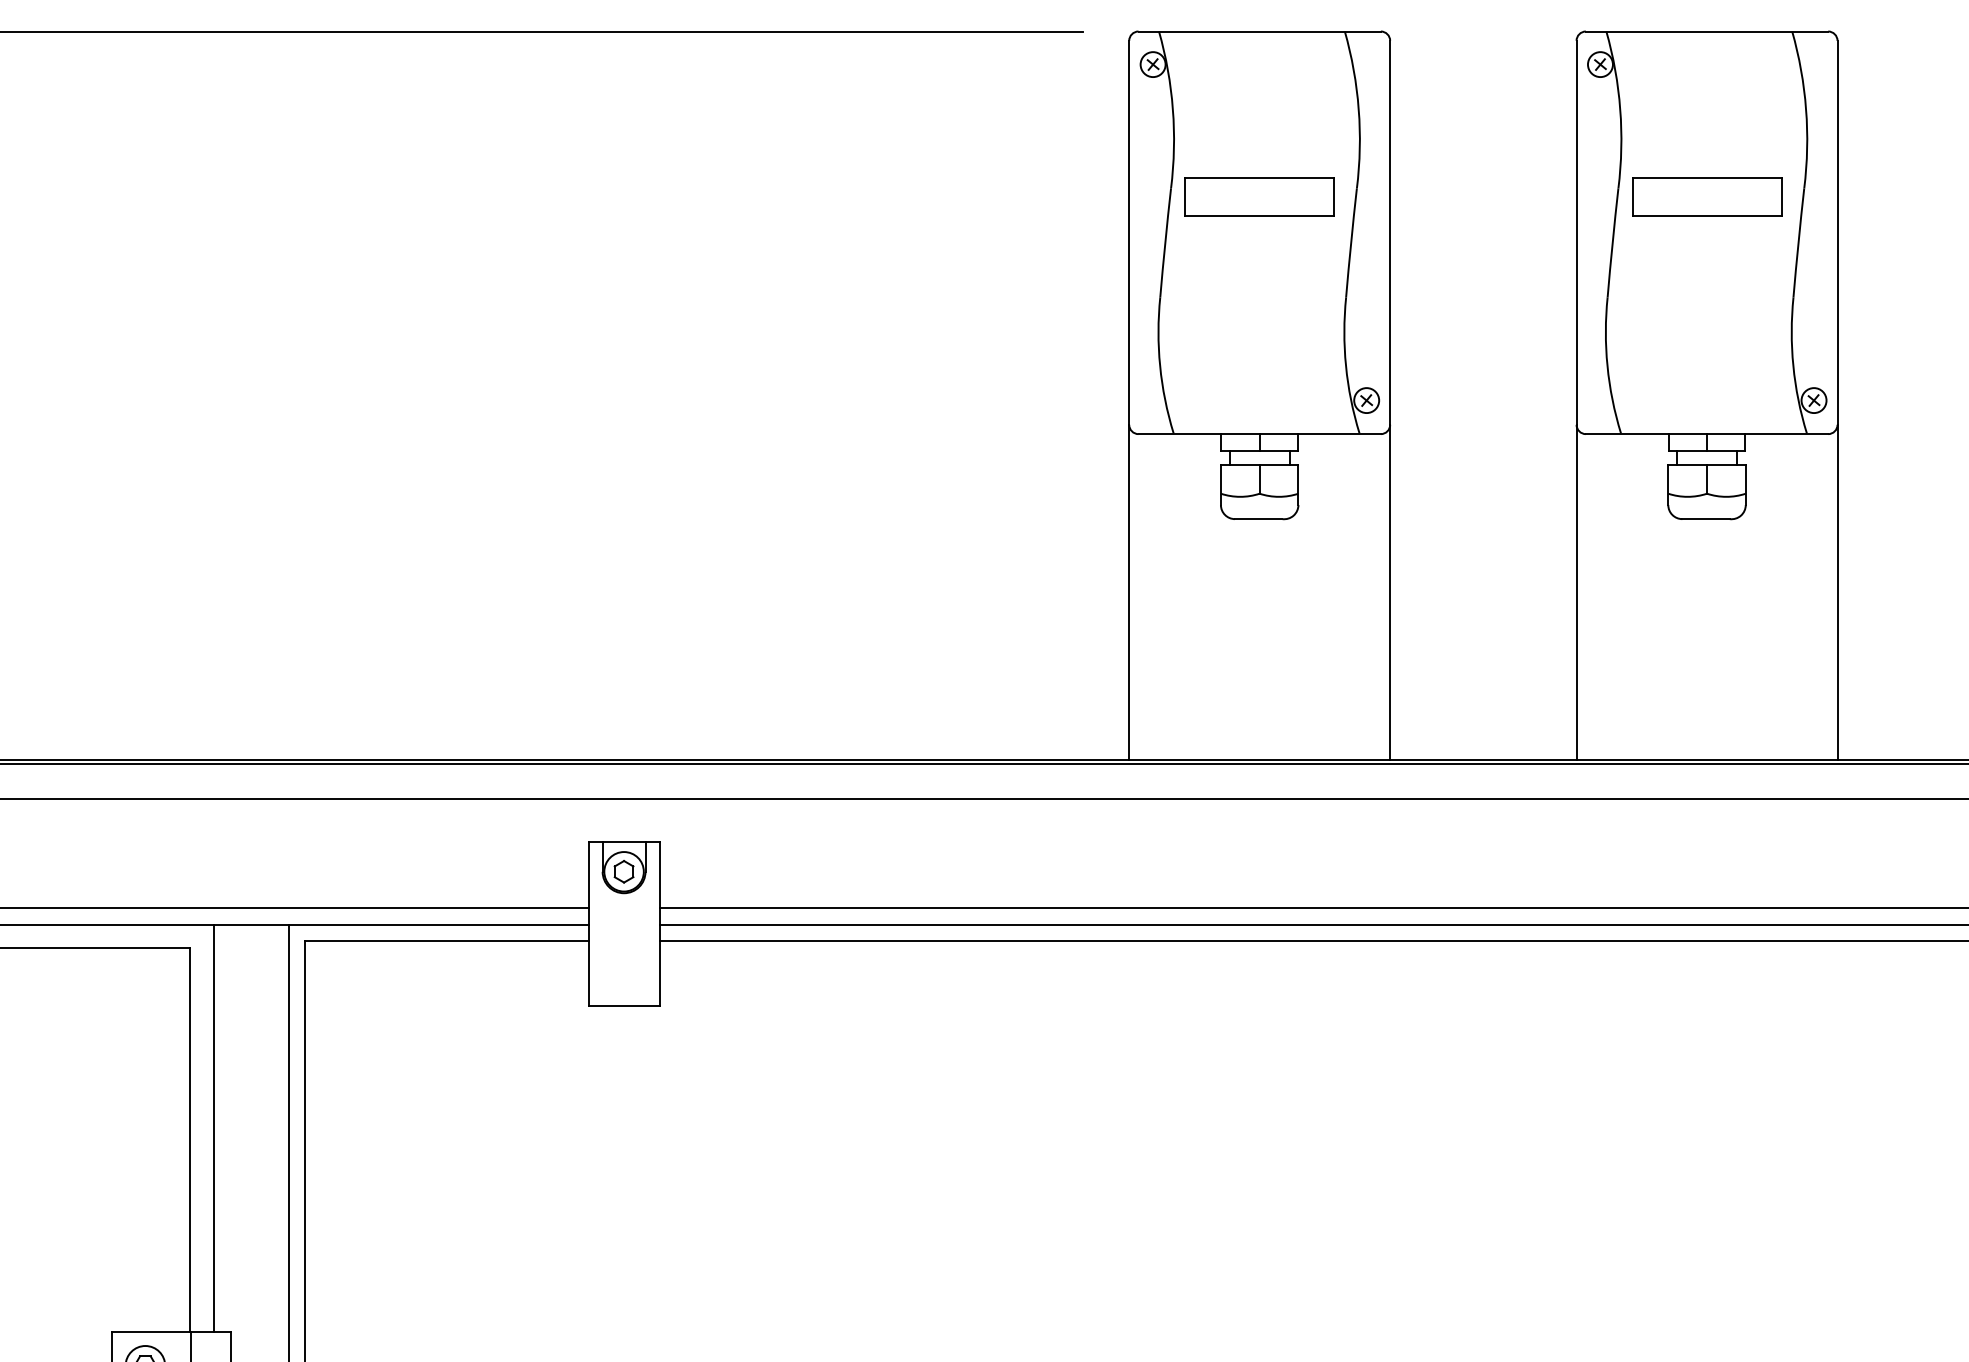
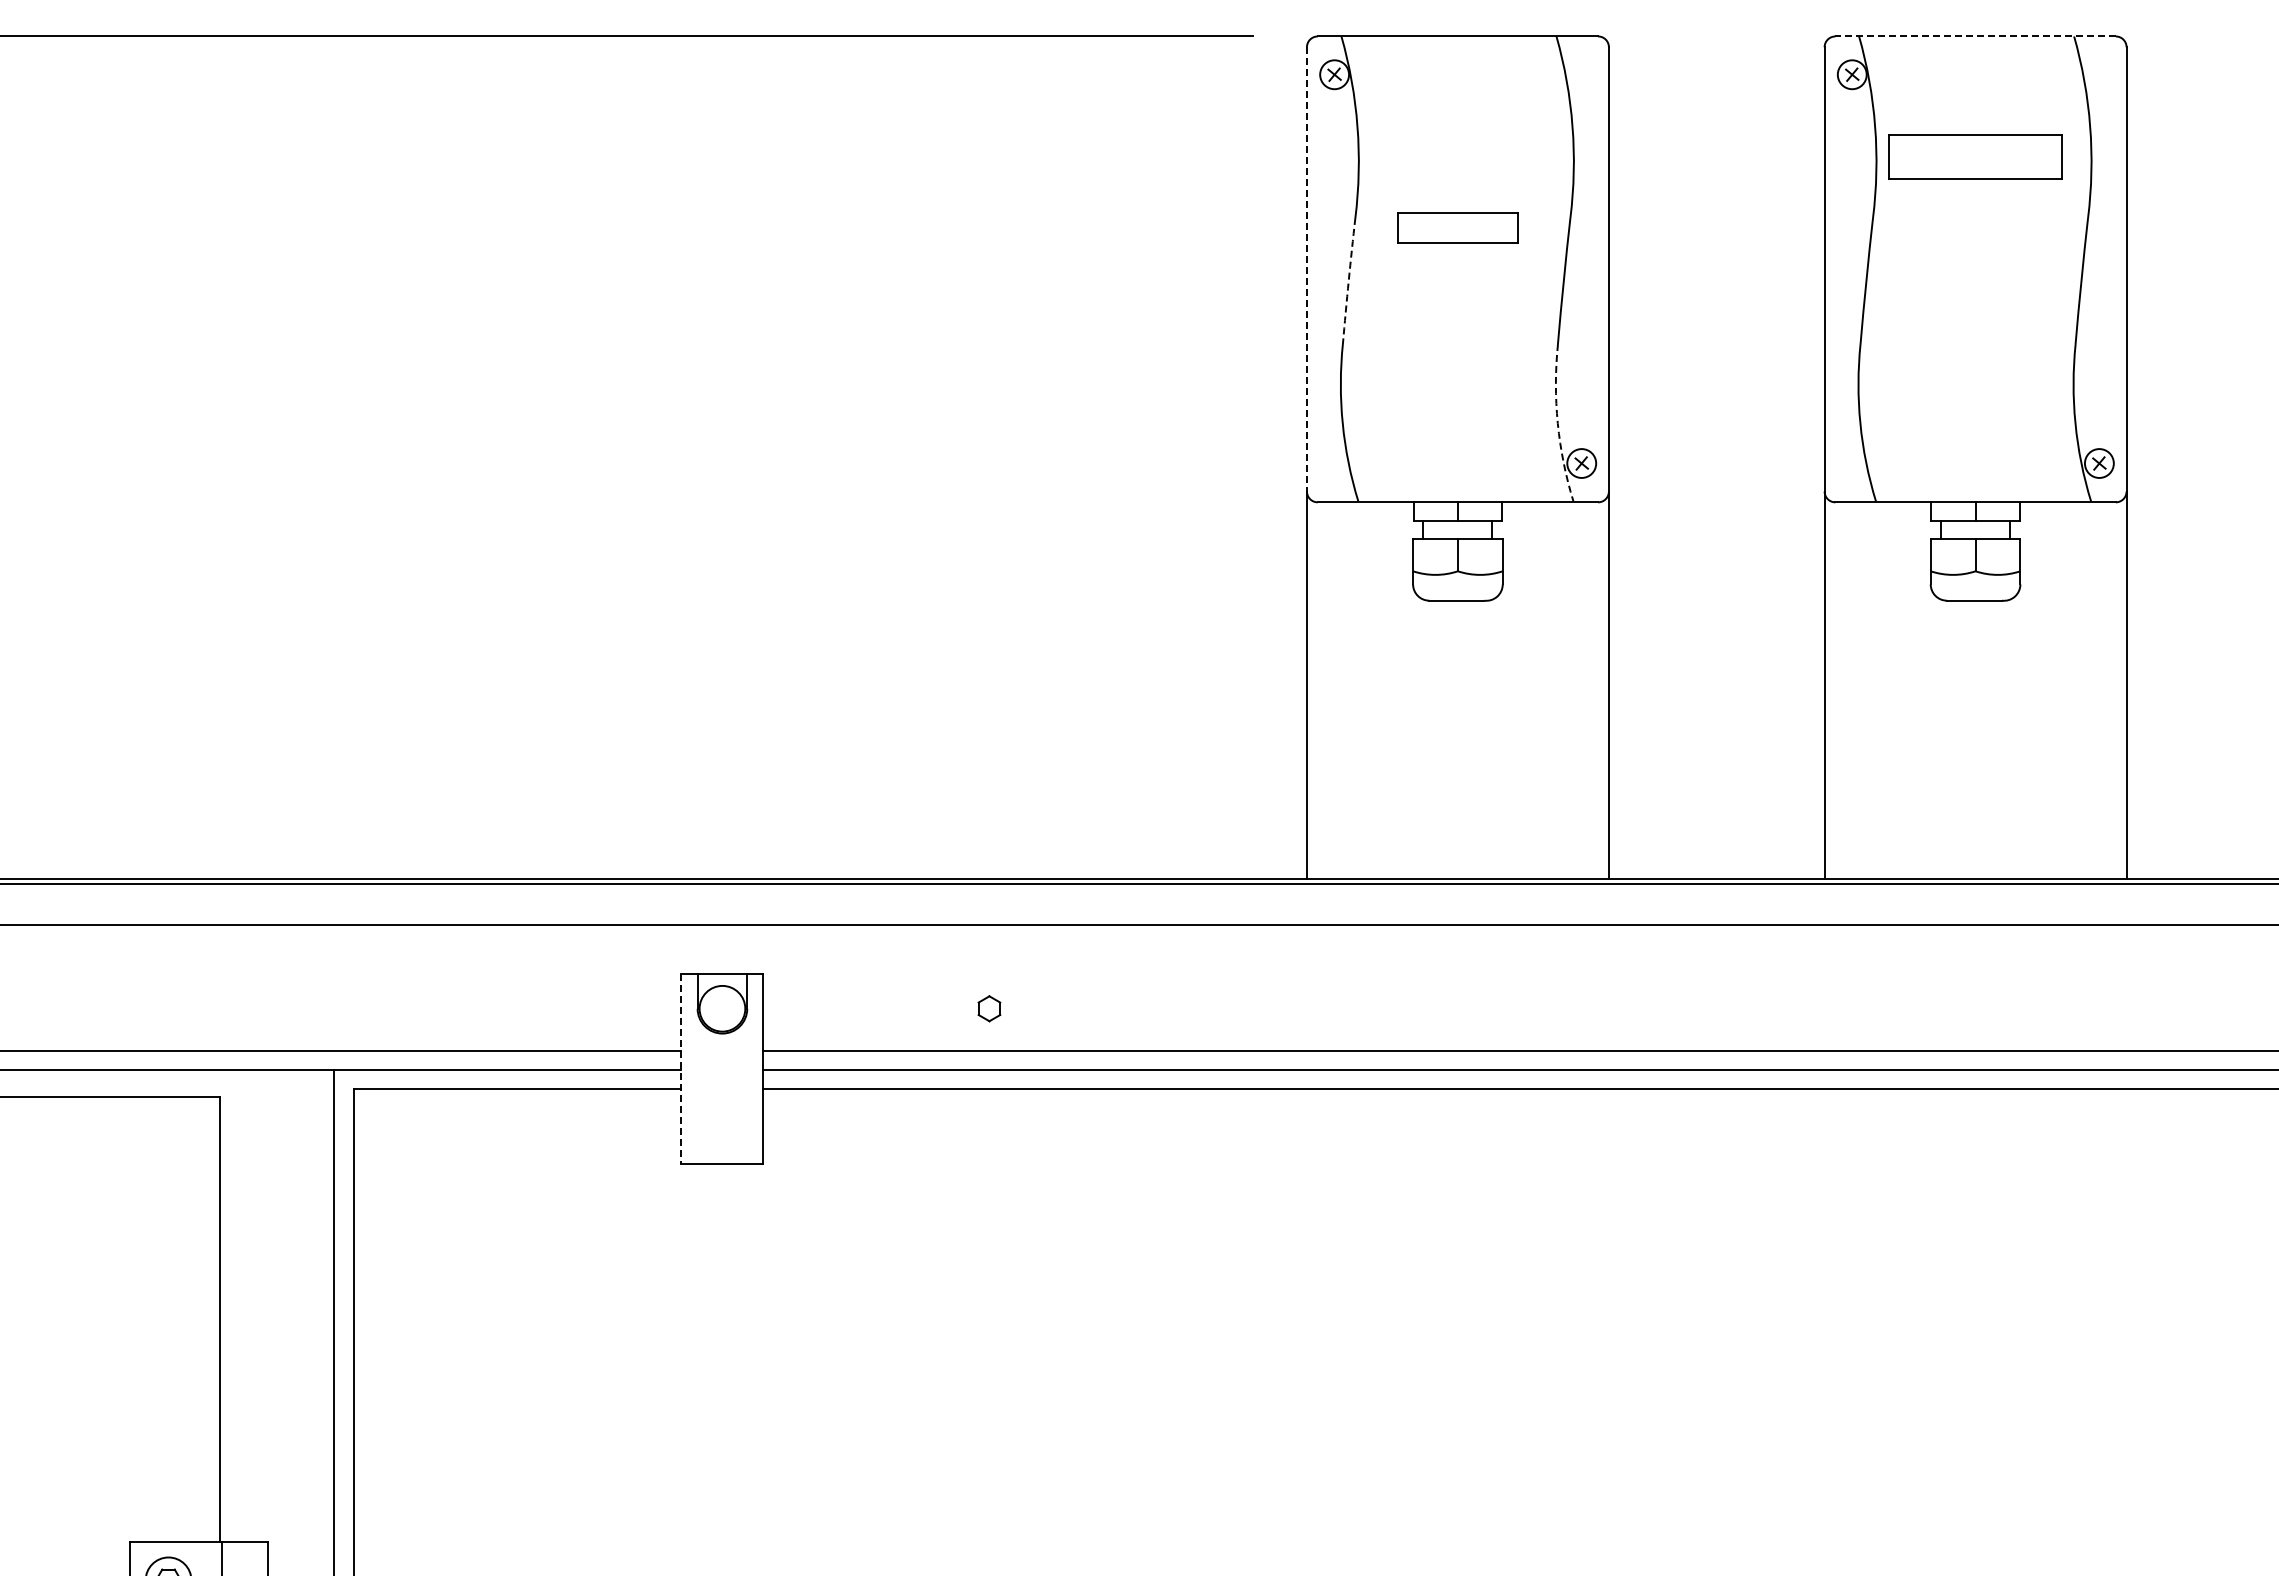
line: (1706, 31) -> (1975, 36), solid -> dashed
part: (1259, 196) -> (1457, 227), size x0.7
part: (1706, 196) -> (1975, 156), moved
line: (1128, 232) -> (1306, 269), solid -> dashed
arc: (1165, 242) -> (1348, 280), solid -> dashed
arc: (1345, 365) -> (1557, 423), solid -> dashed
part: (624, 871) -> (989, 1008), moved
line: (588, 924) -> (681, 1069), solid -> dashed
line: (213, 1128) -> (247, 1305), removed

